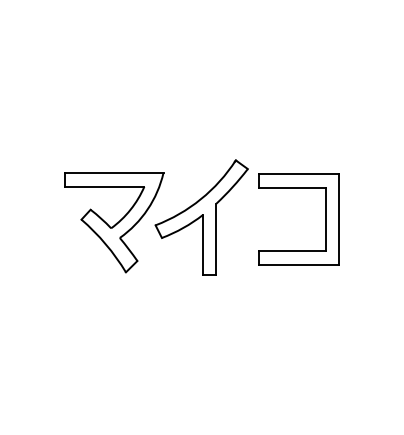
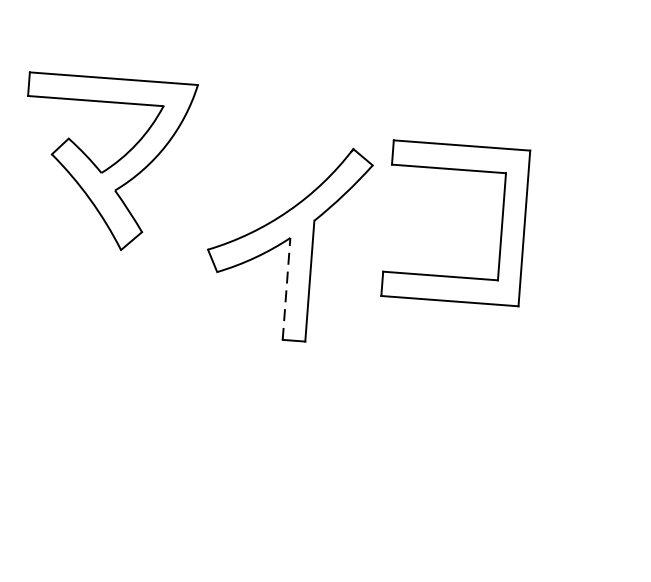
part: (325, 219) -> (501, 227), moved
part: (114, 222) -> (107, 163), moved
line: (203, 244) -> (287, 288), solid -> dashed

